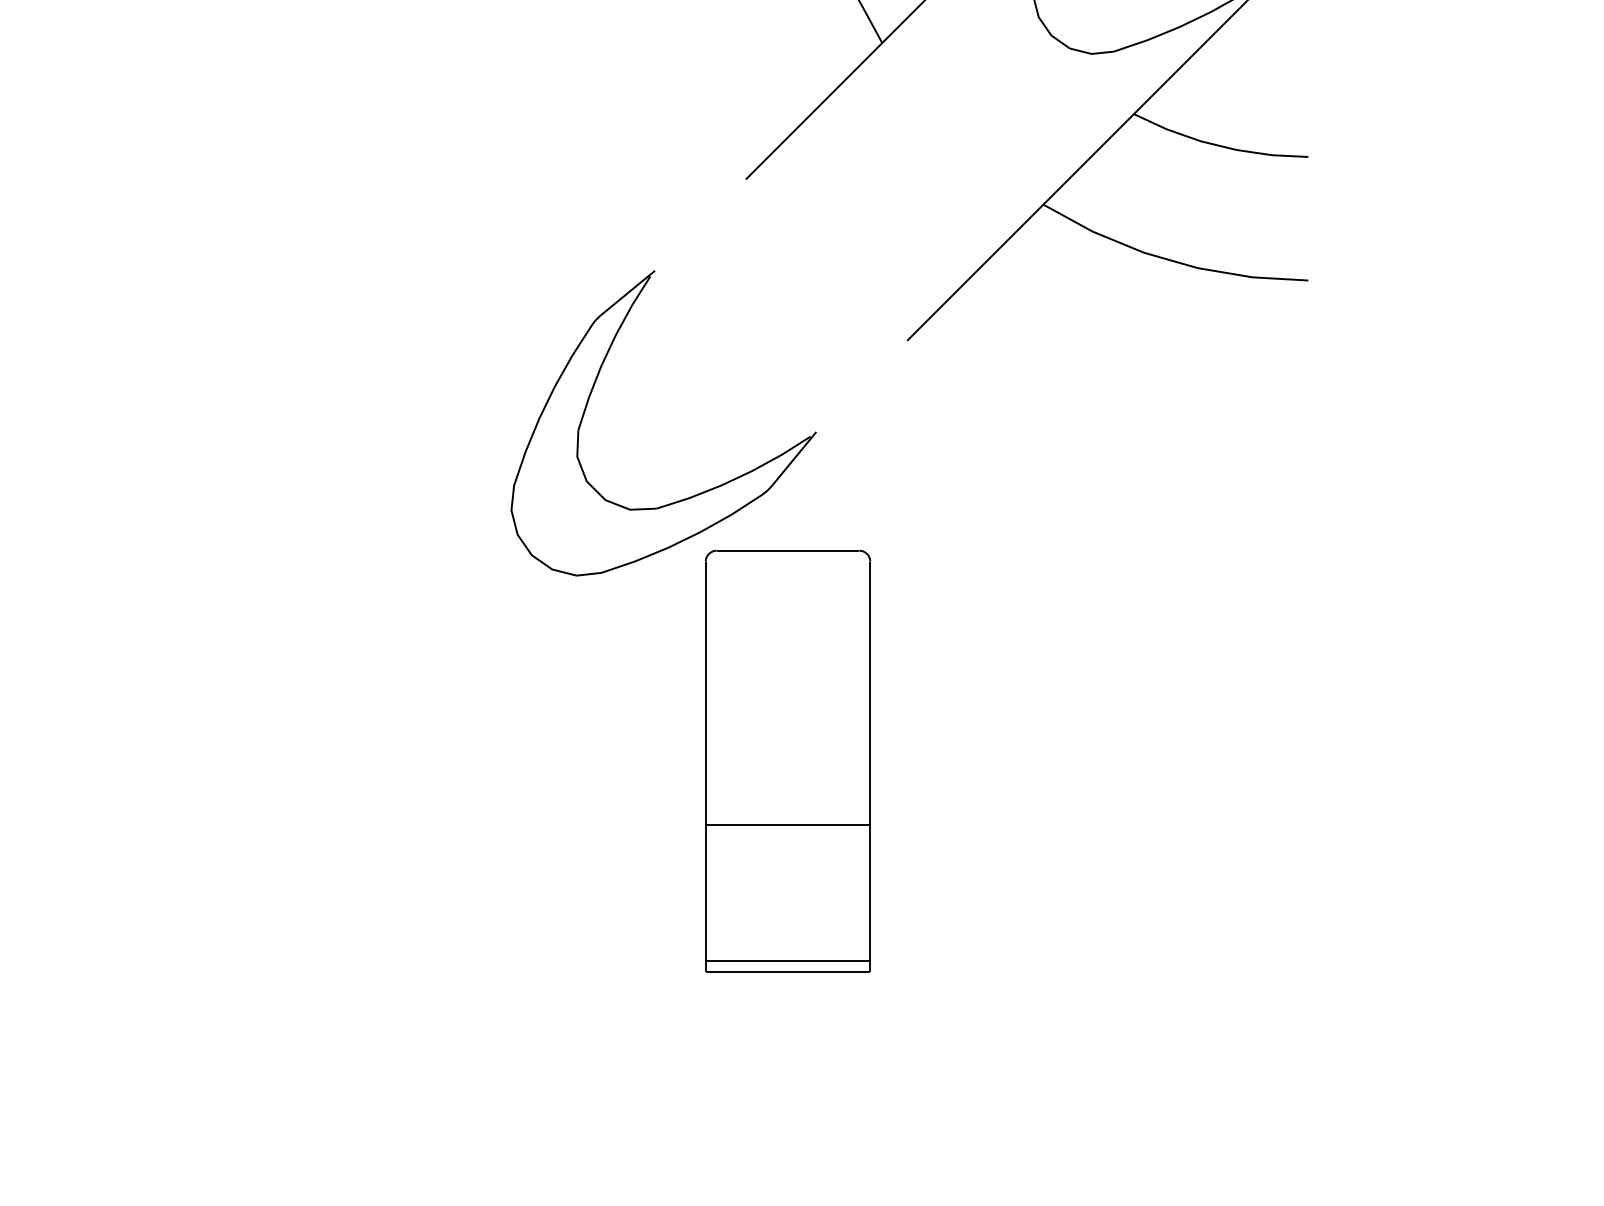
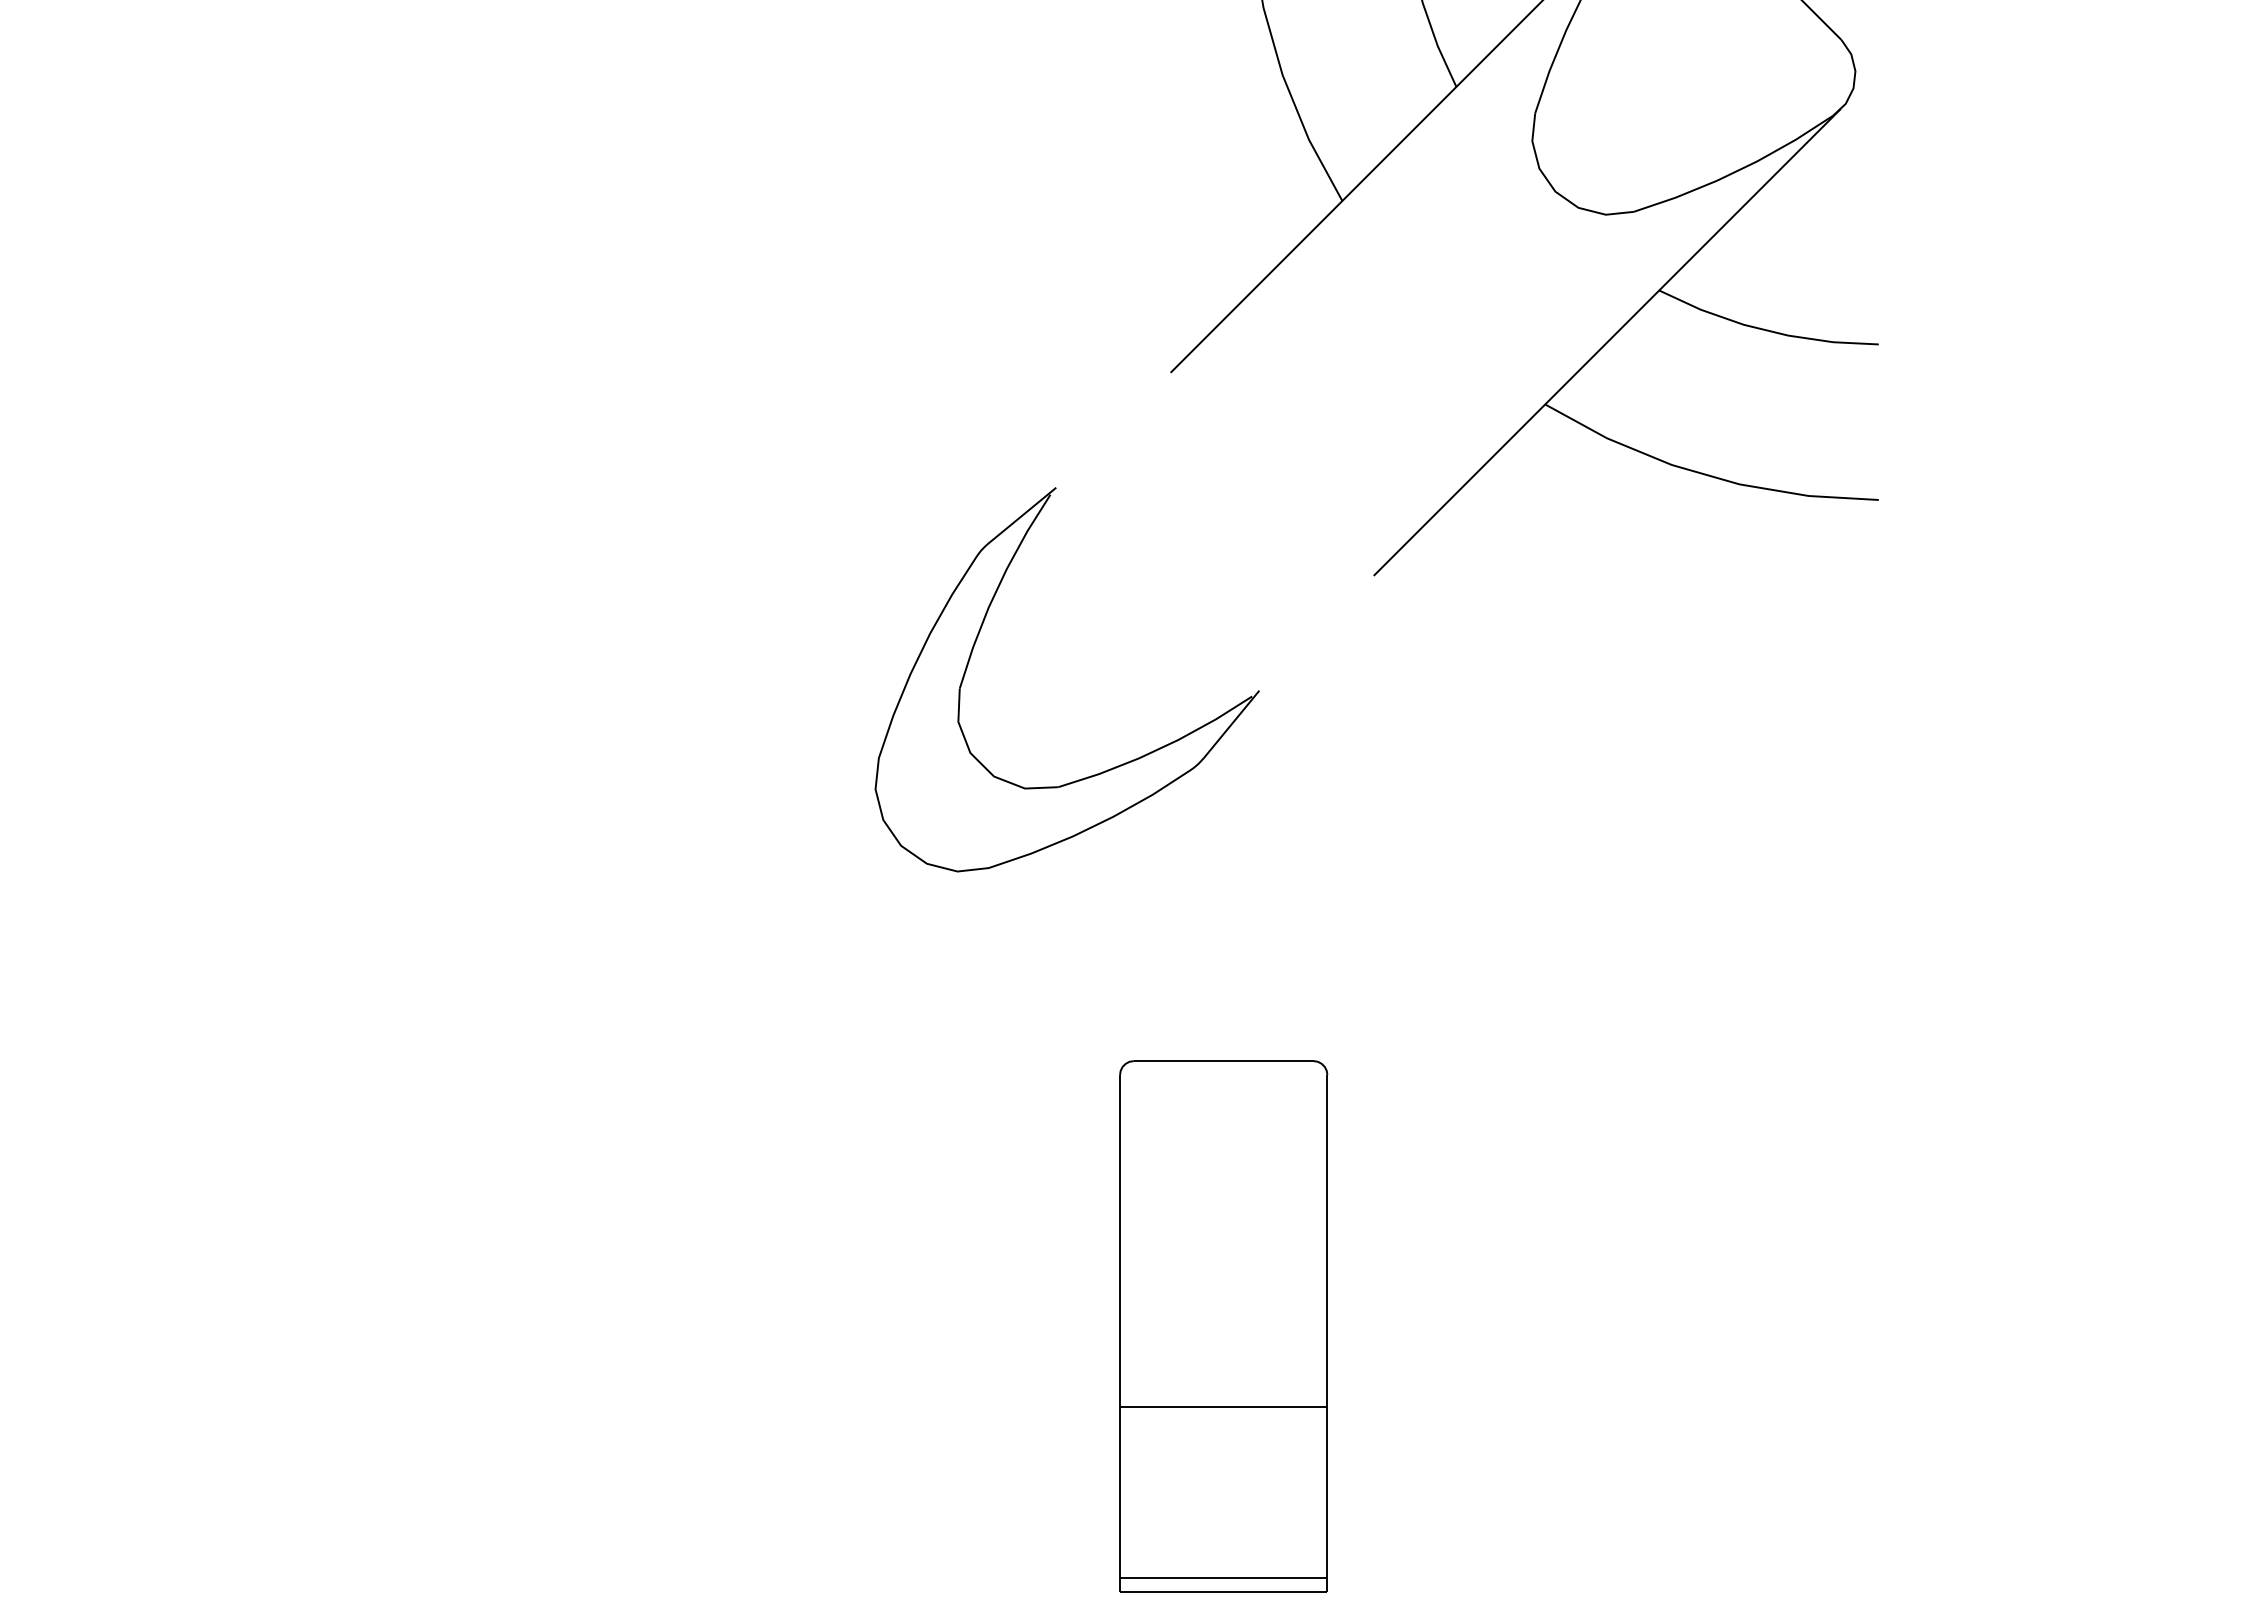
part: (787, 761) -> (1223, 1326), moved

